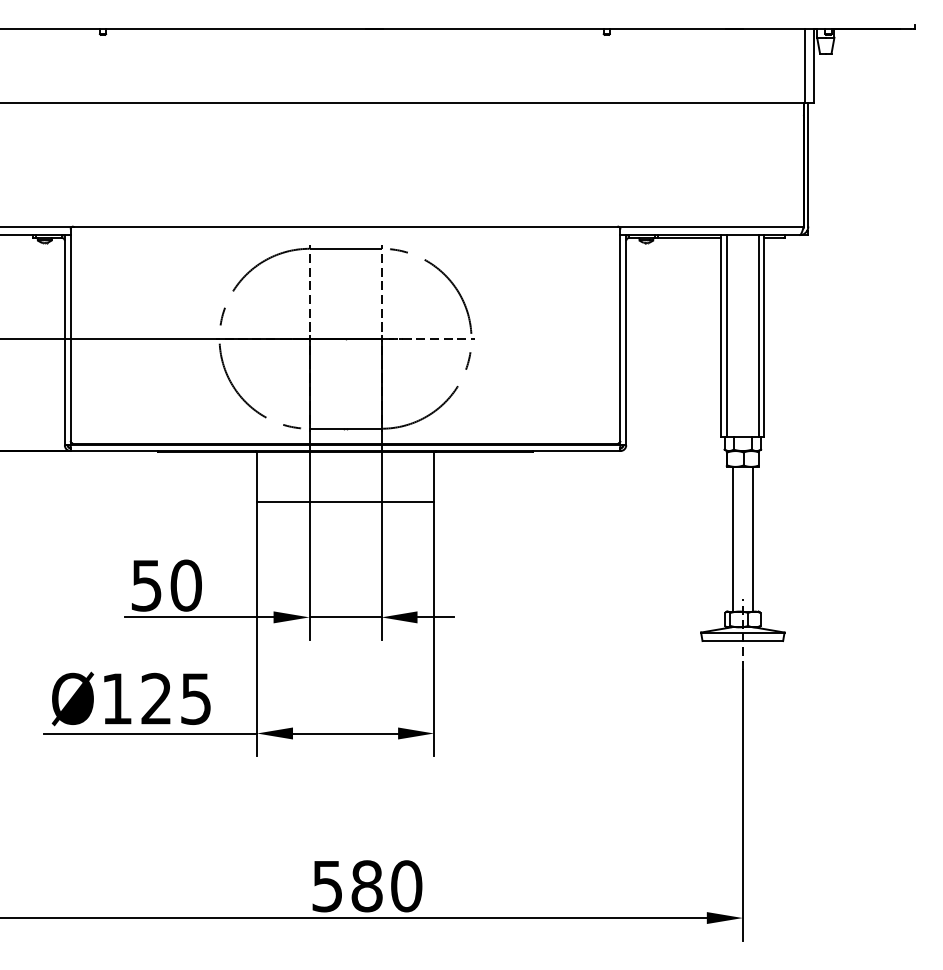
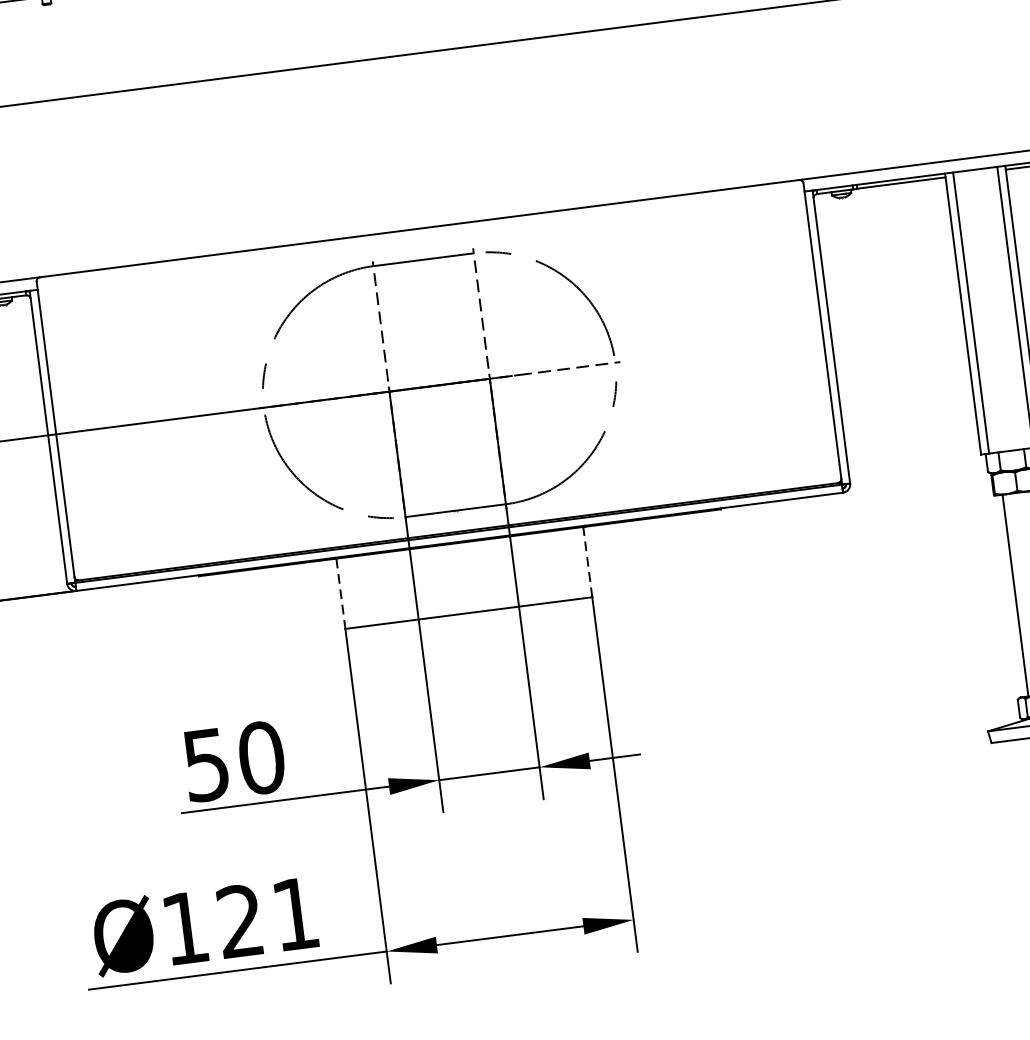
line: (434, 476) -> (588, 561), solid -> dashed
line: (257, 477) -> (341, 594), solid -> dashed
text: (195, 698) -> (294, 913), Ø125 -> Ø121

